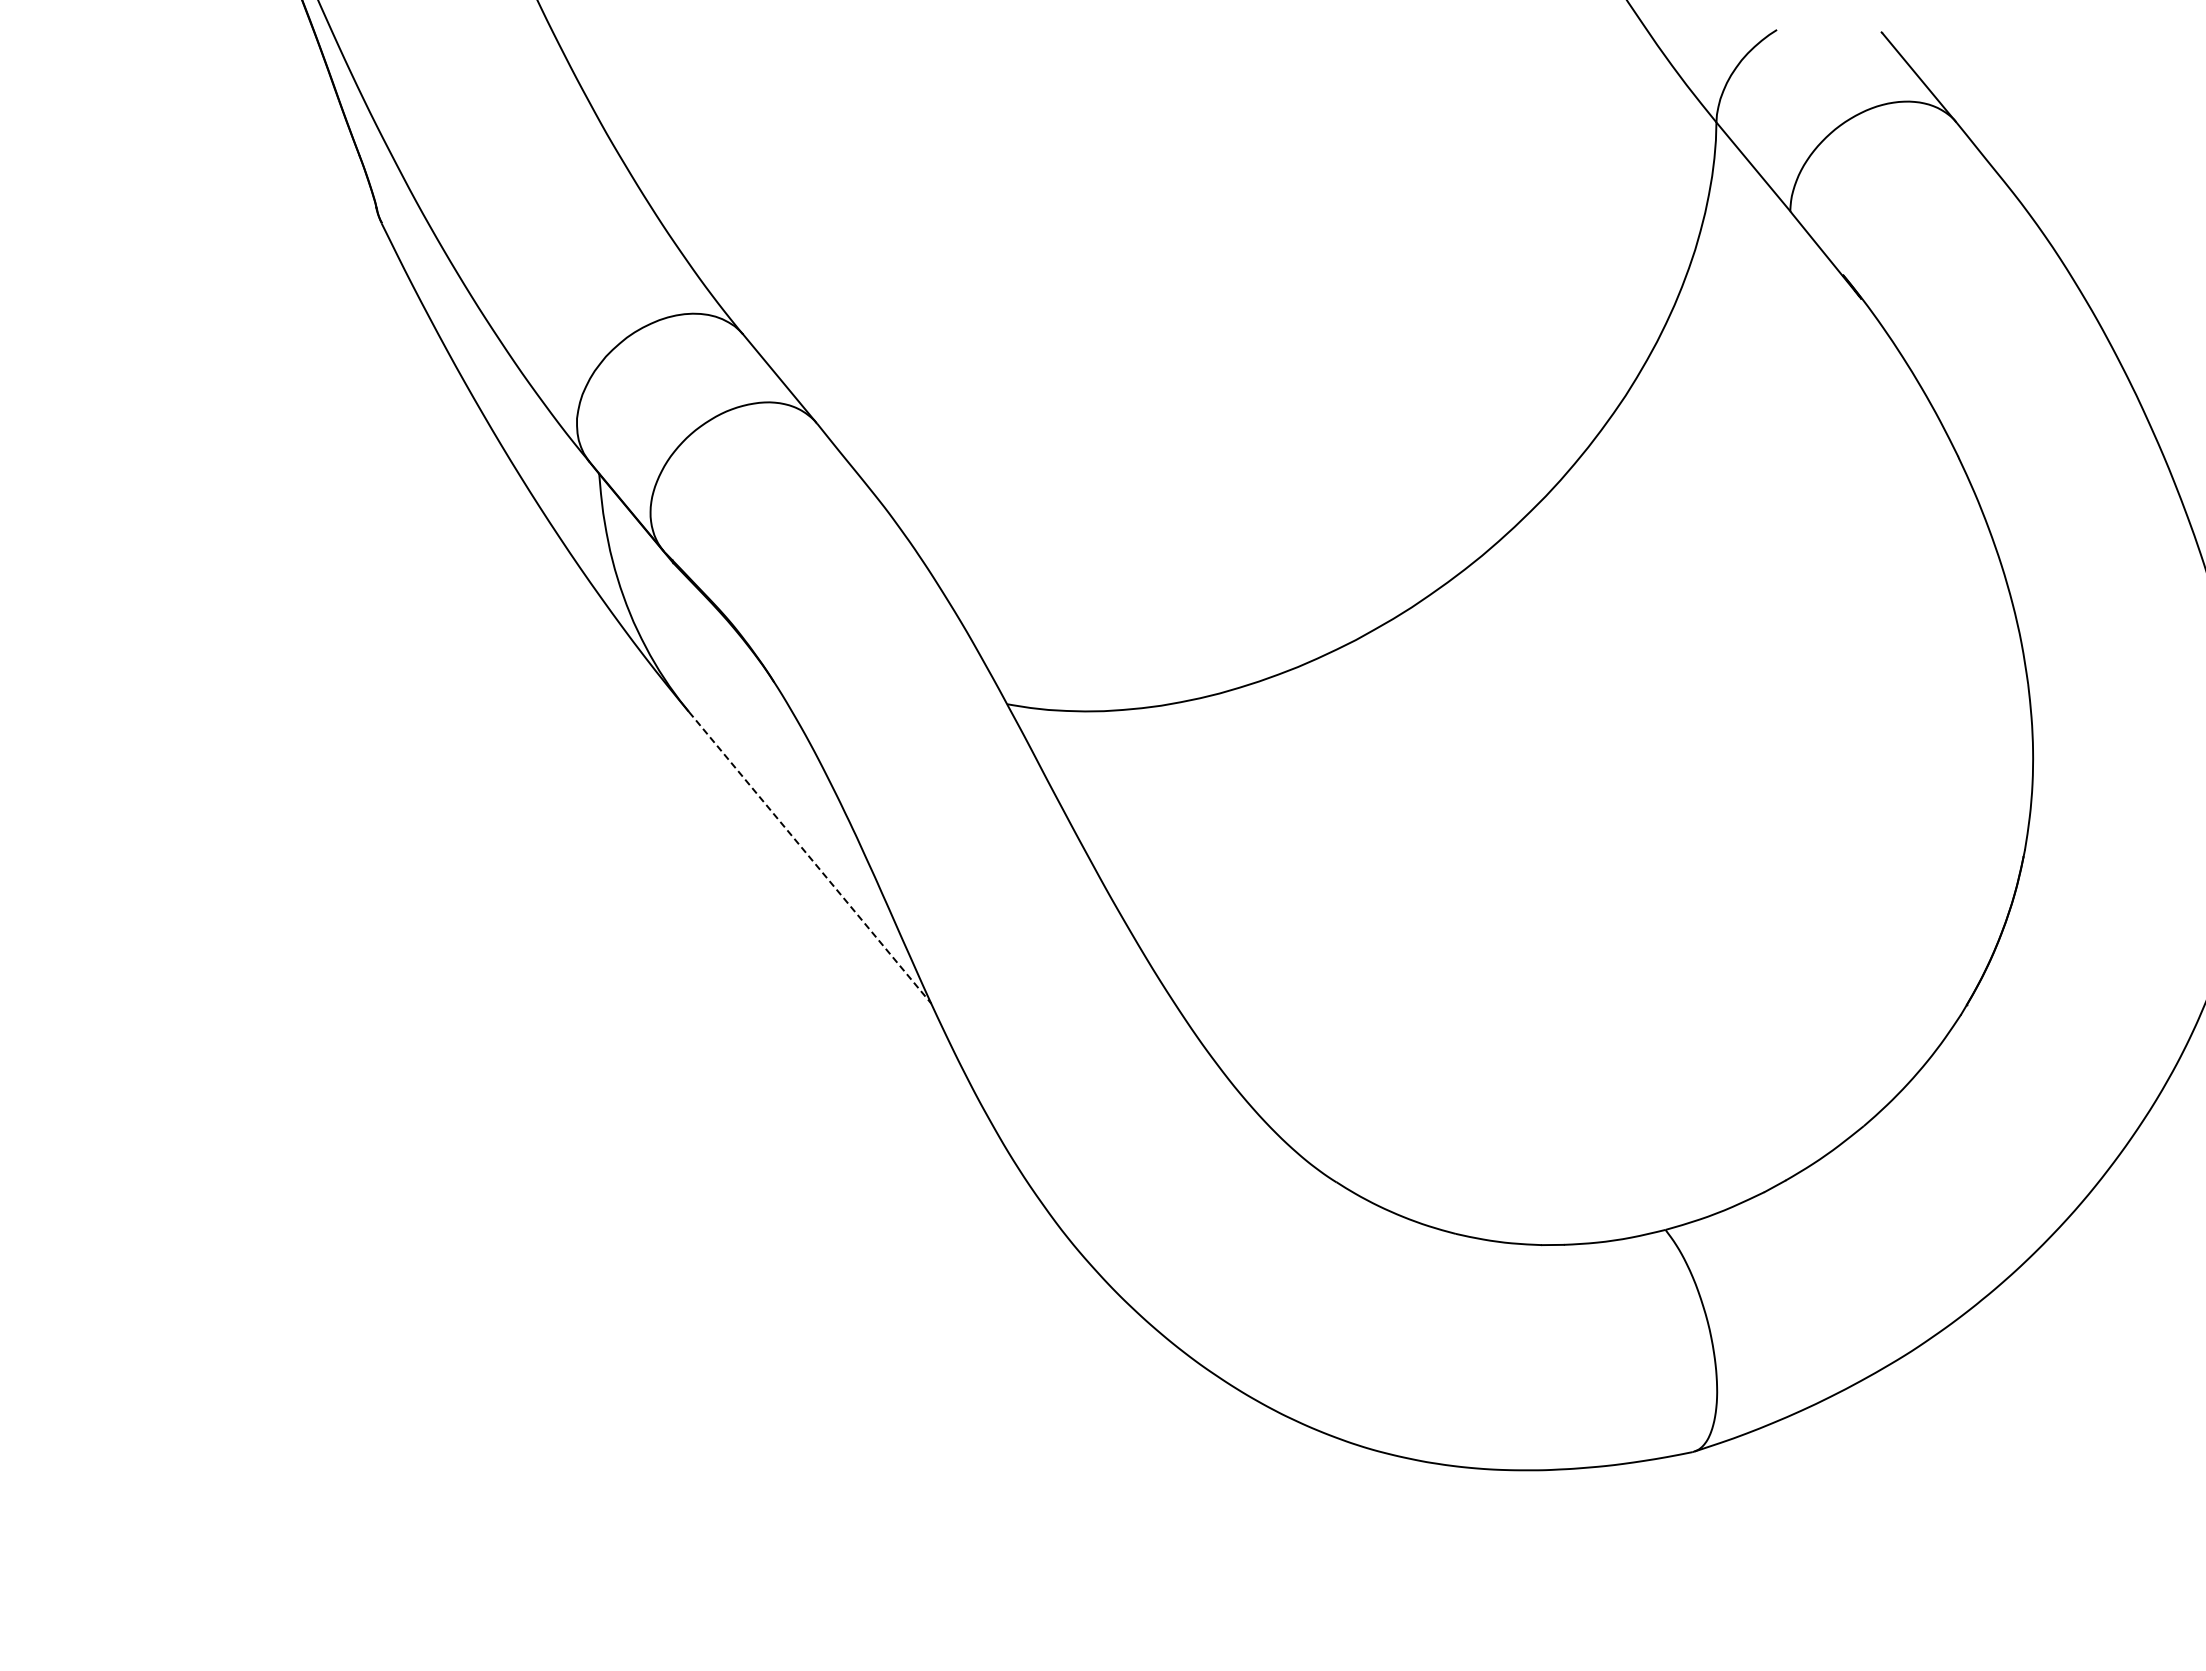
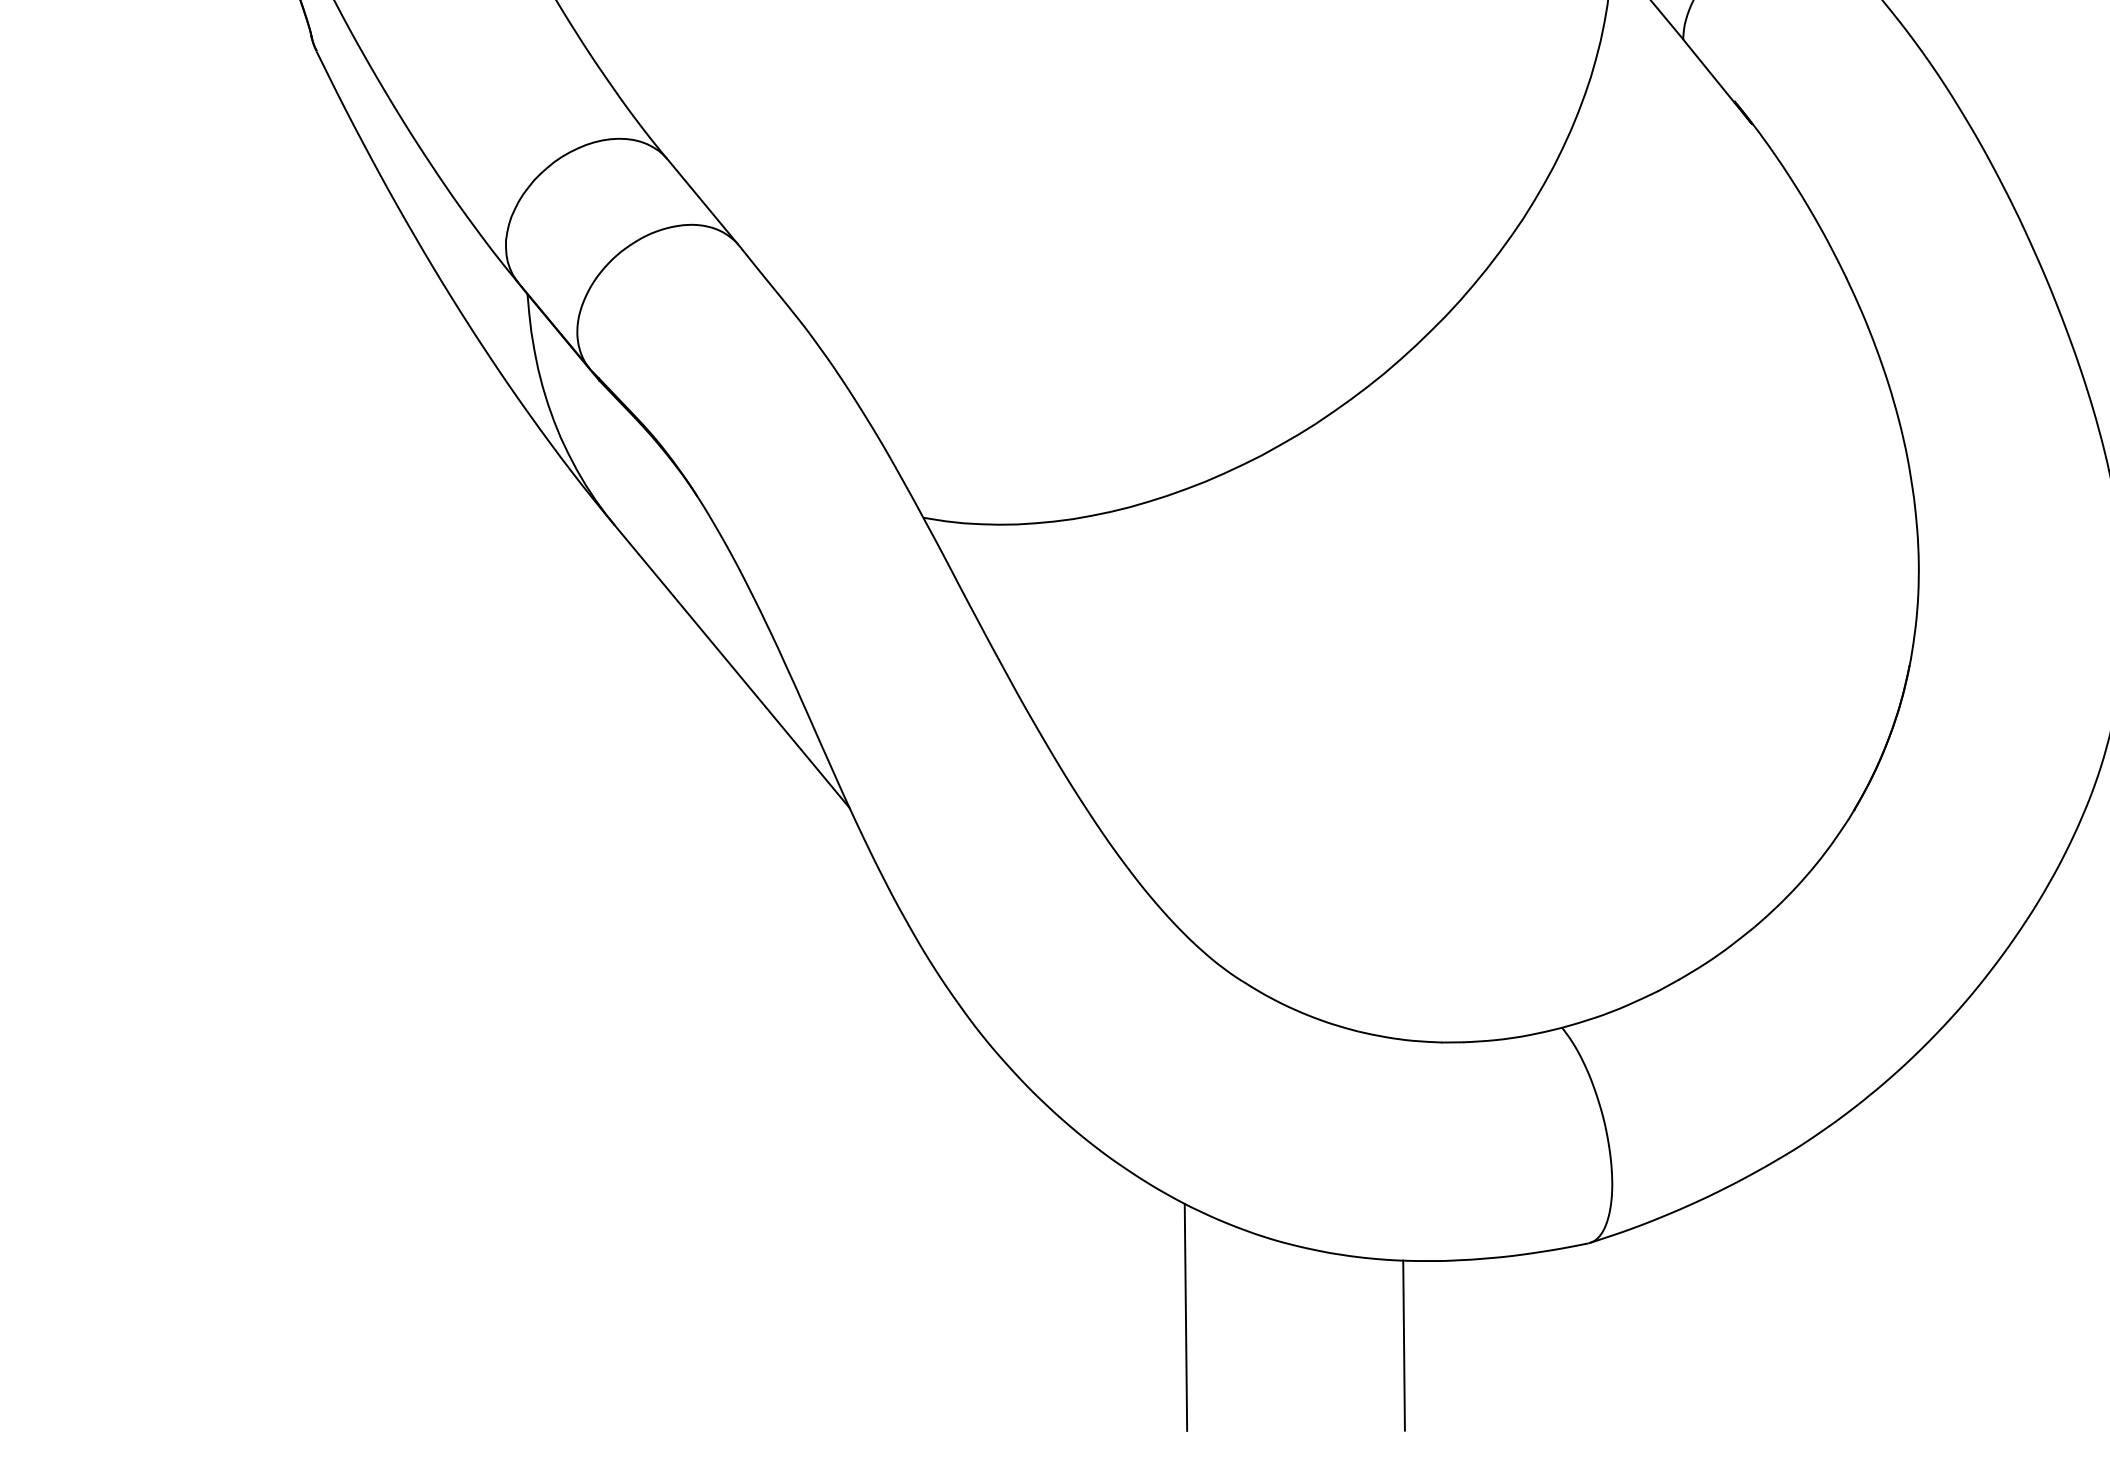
line: (810, 857) -> (732, 666), dashed -> solid
line: (1277, 1528) -> (1185, 1317), added
line: (1502, 1557) -> (1403, 1345), added

